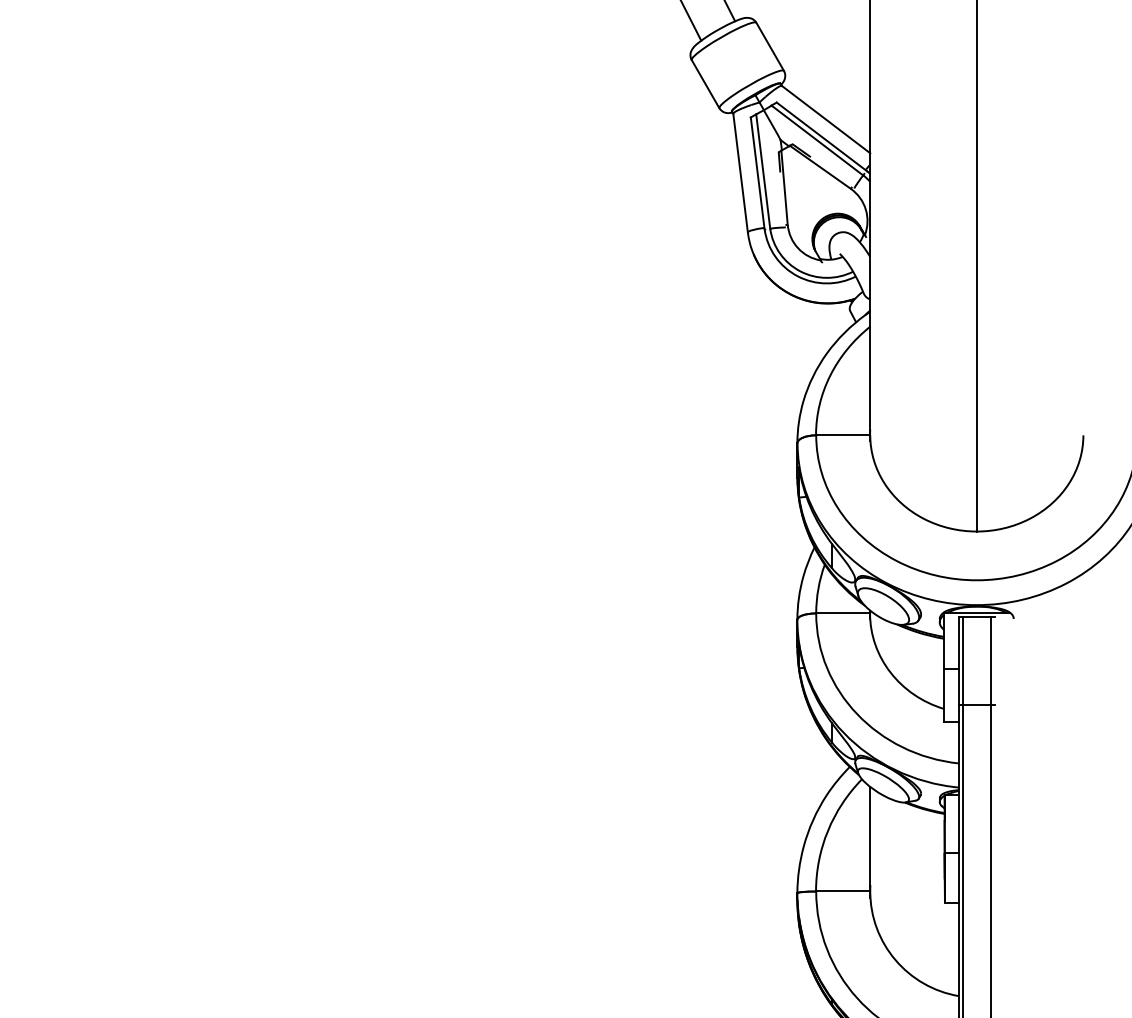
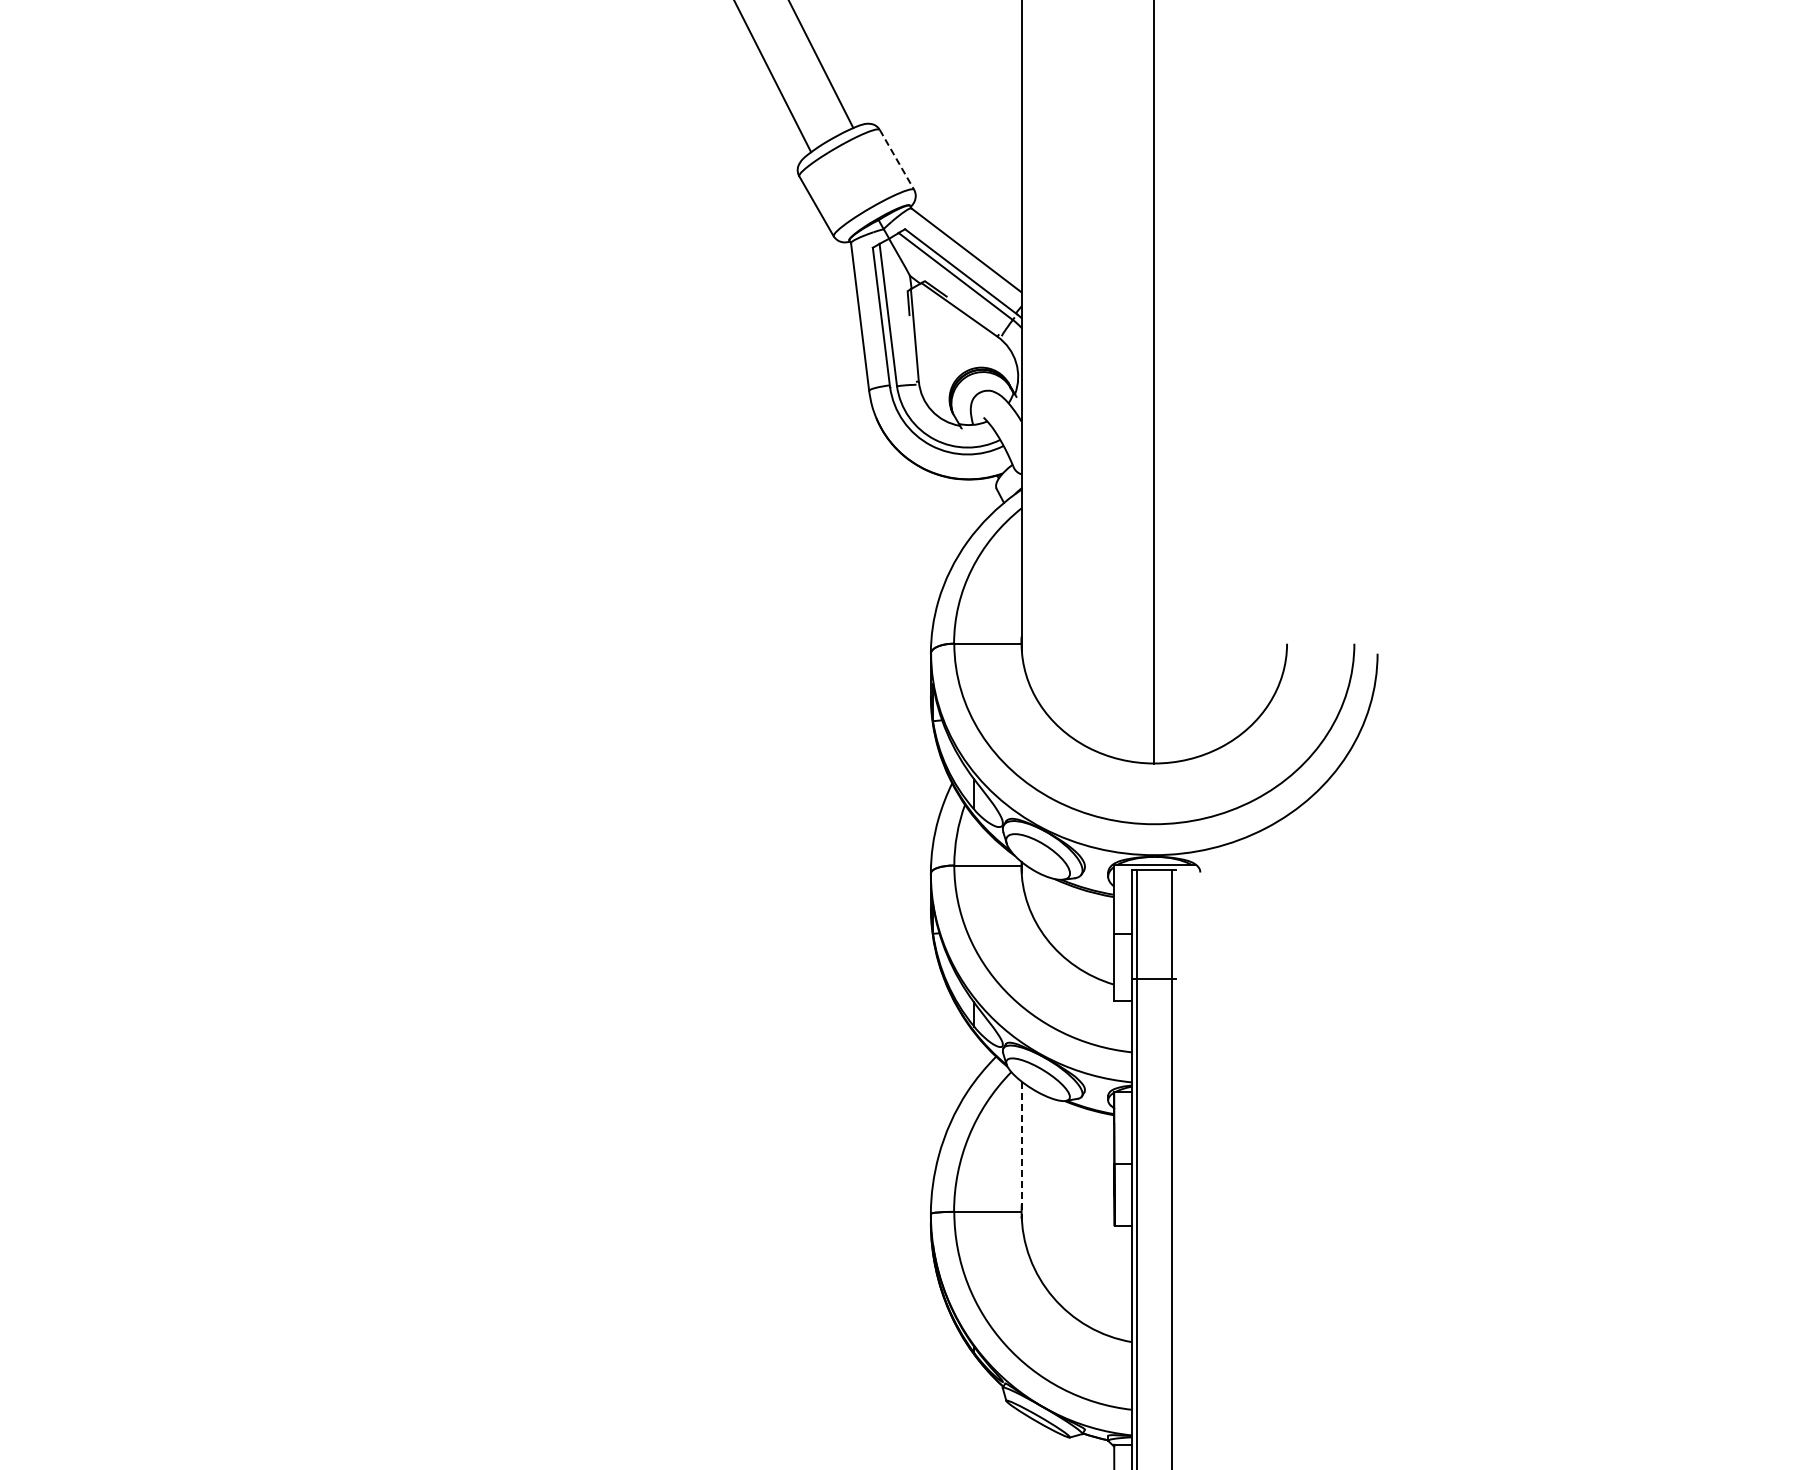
line: (770, 46) -> (897, 159), solid -> dashed
line: (870, 842) -> (1021, 1150), solid -> dashed

